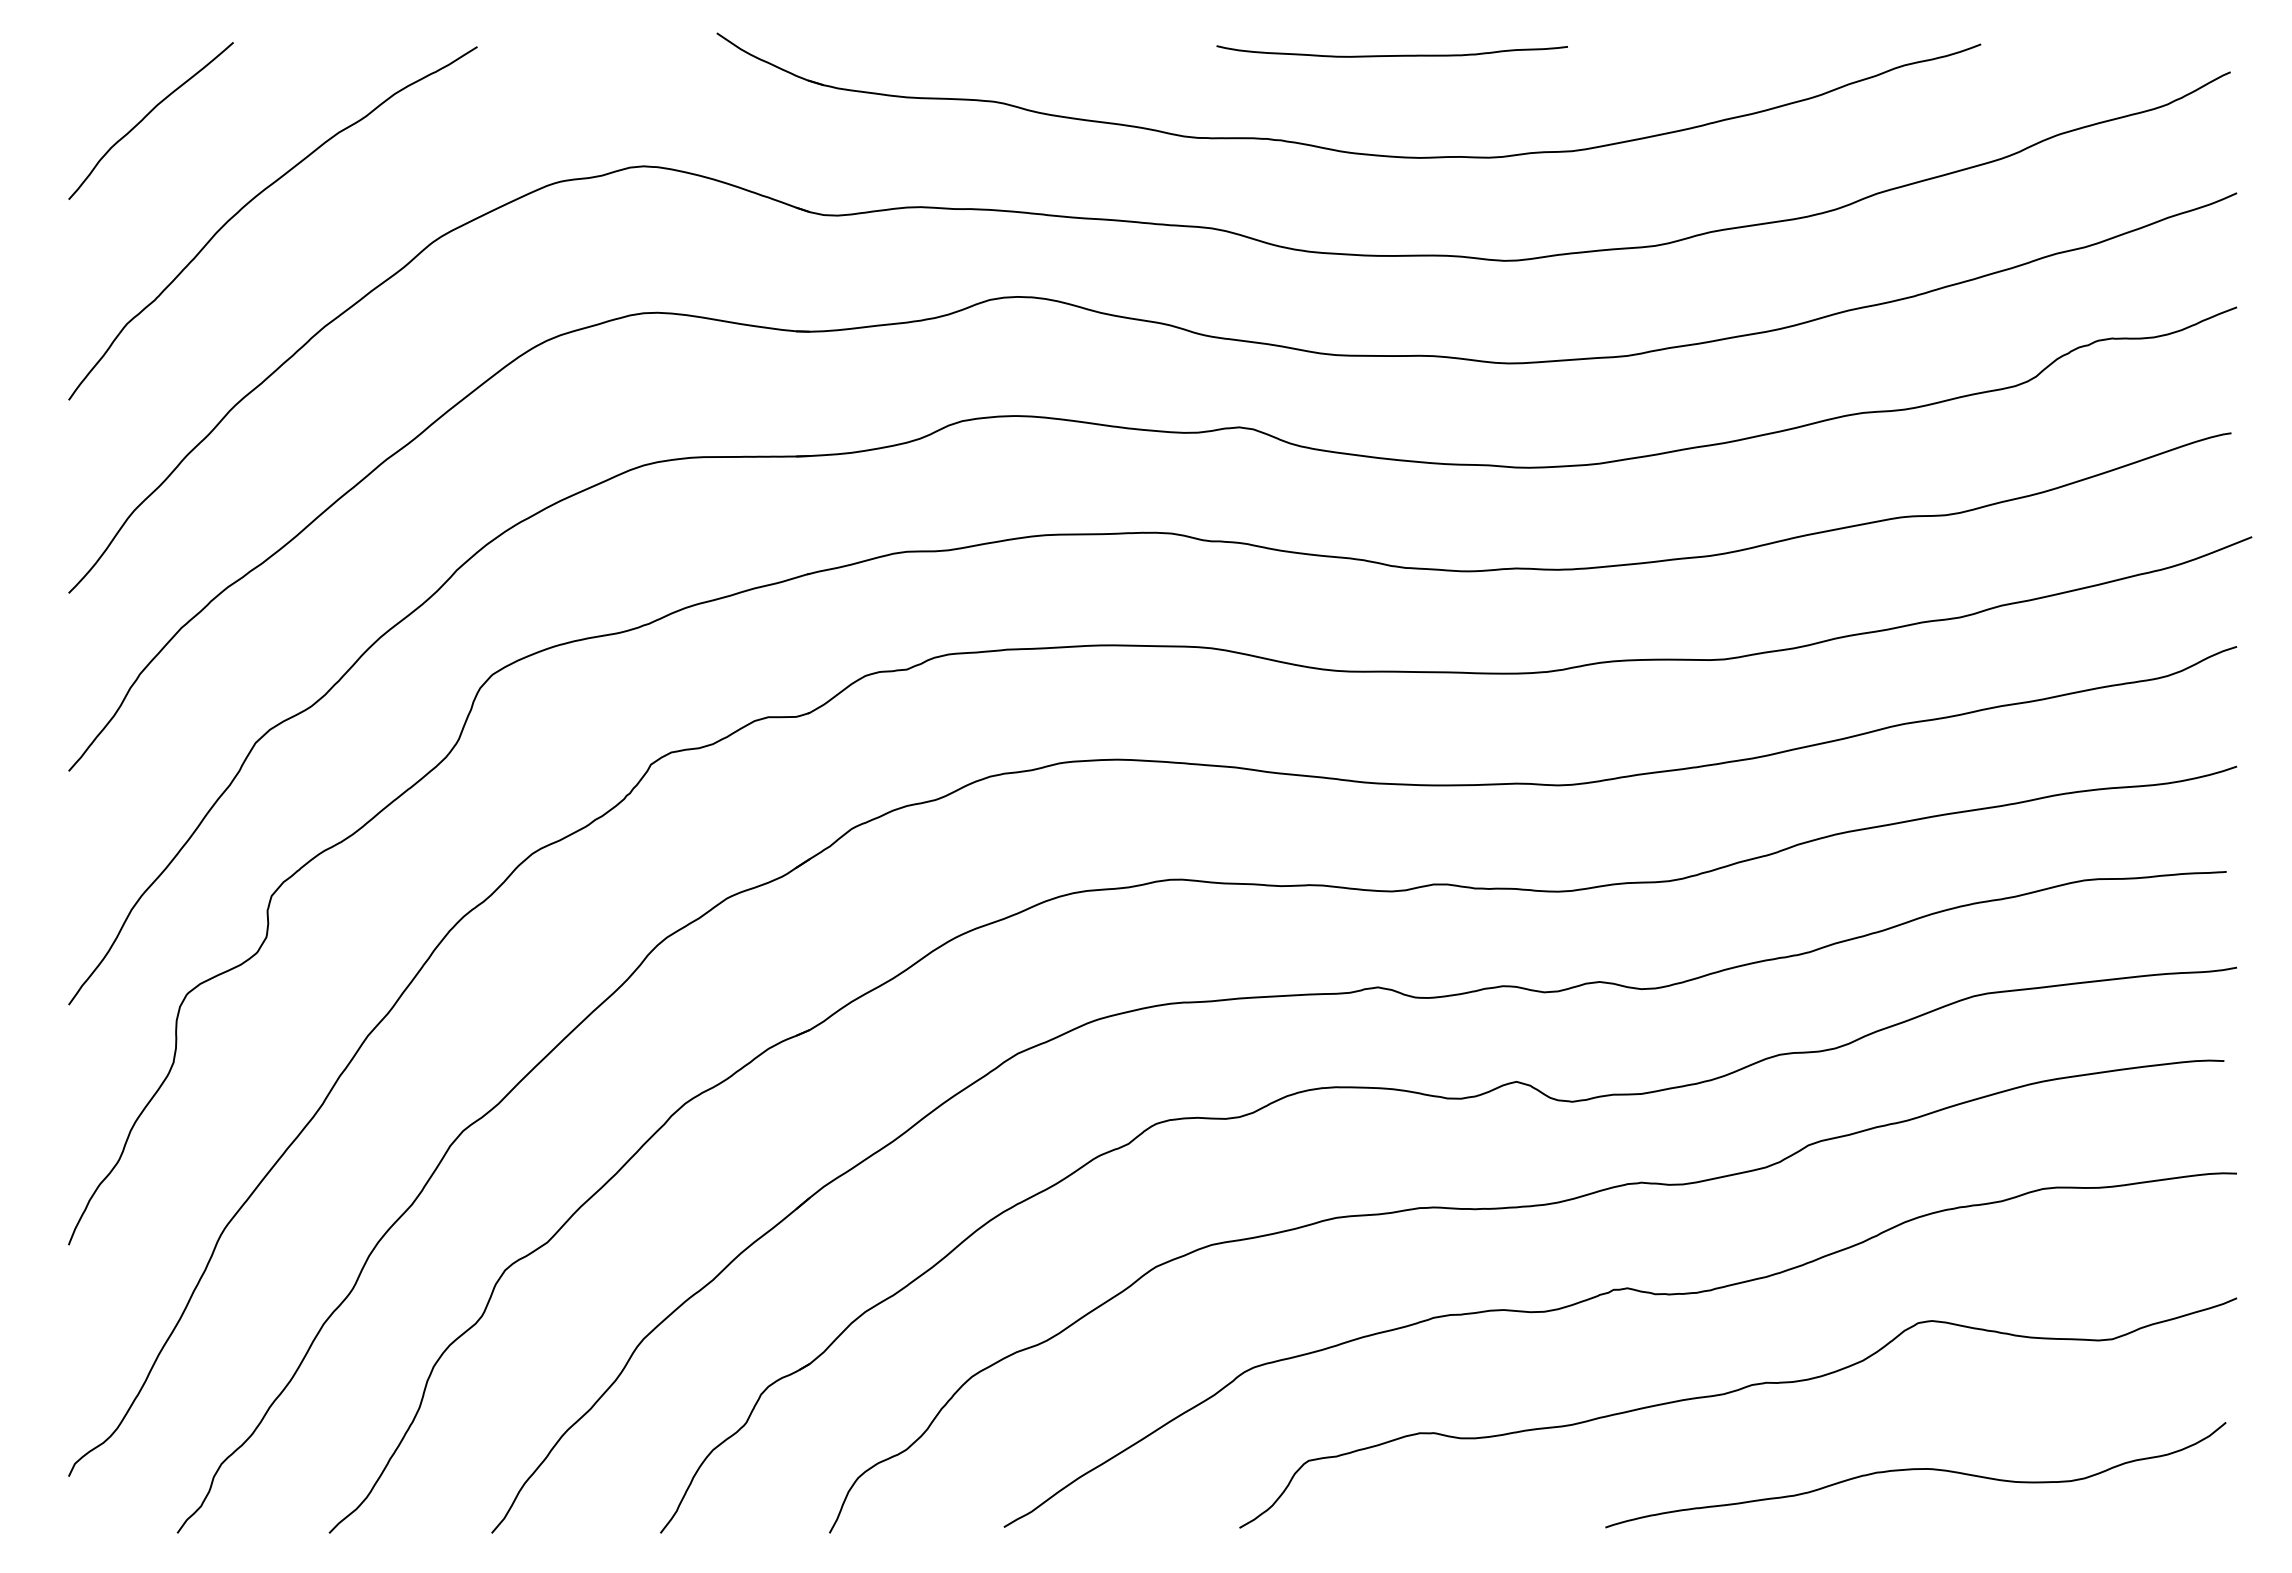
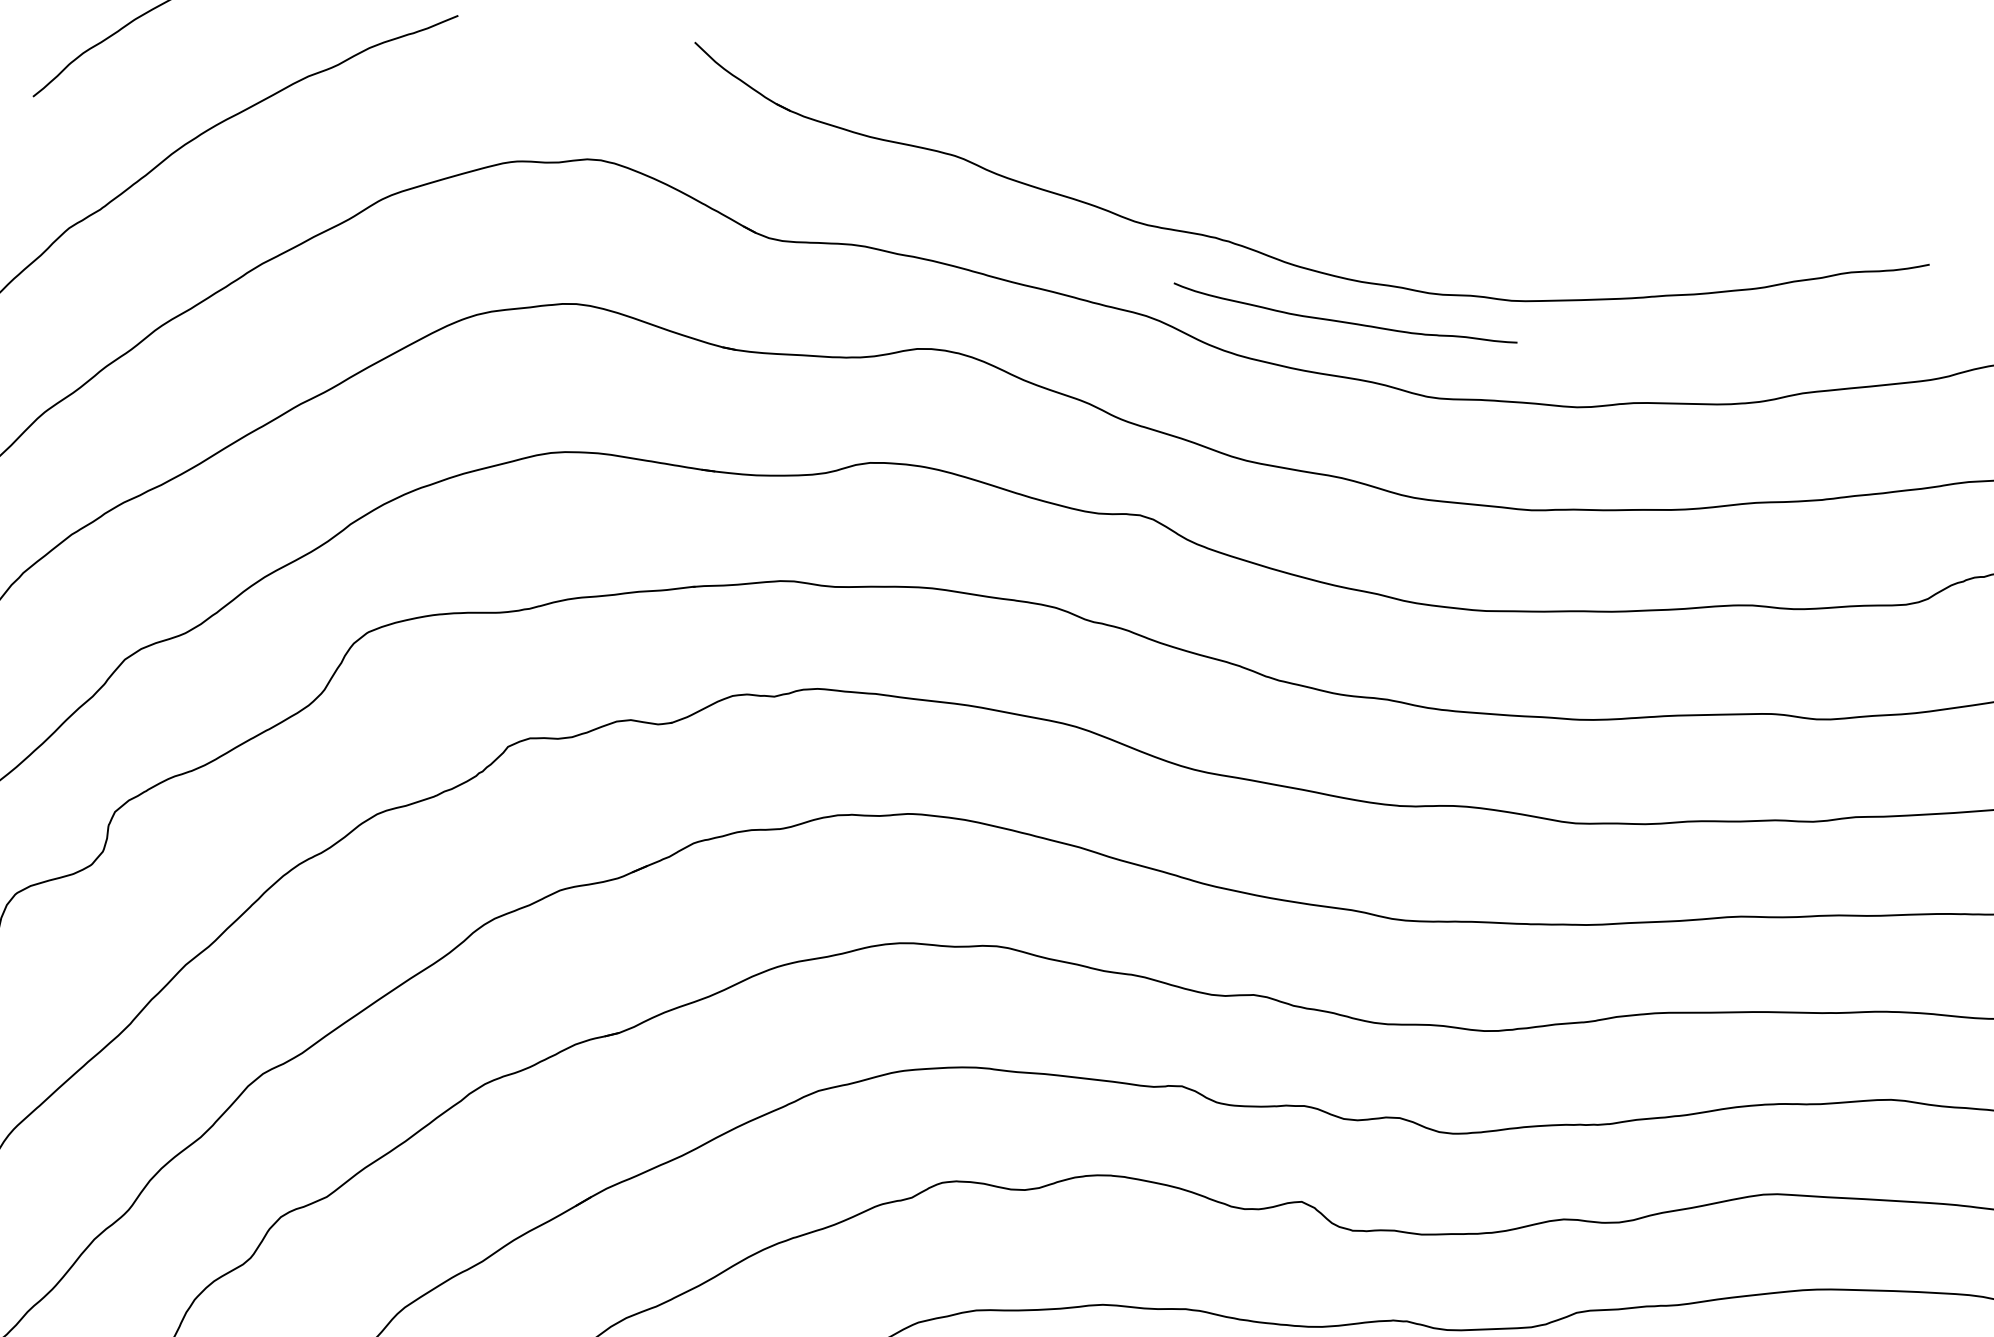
curve: (1391, 55) -> (1343, 321), moved

